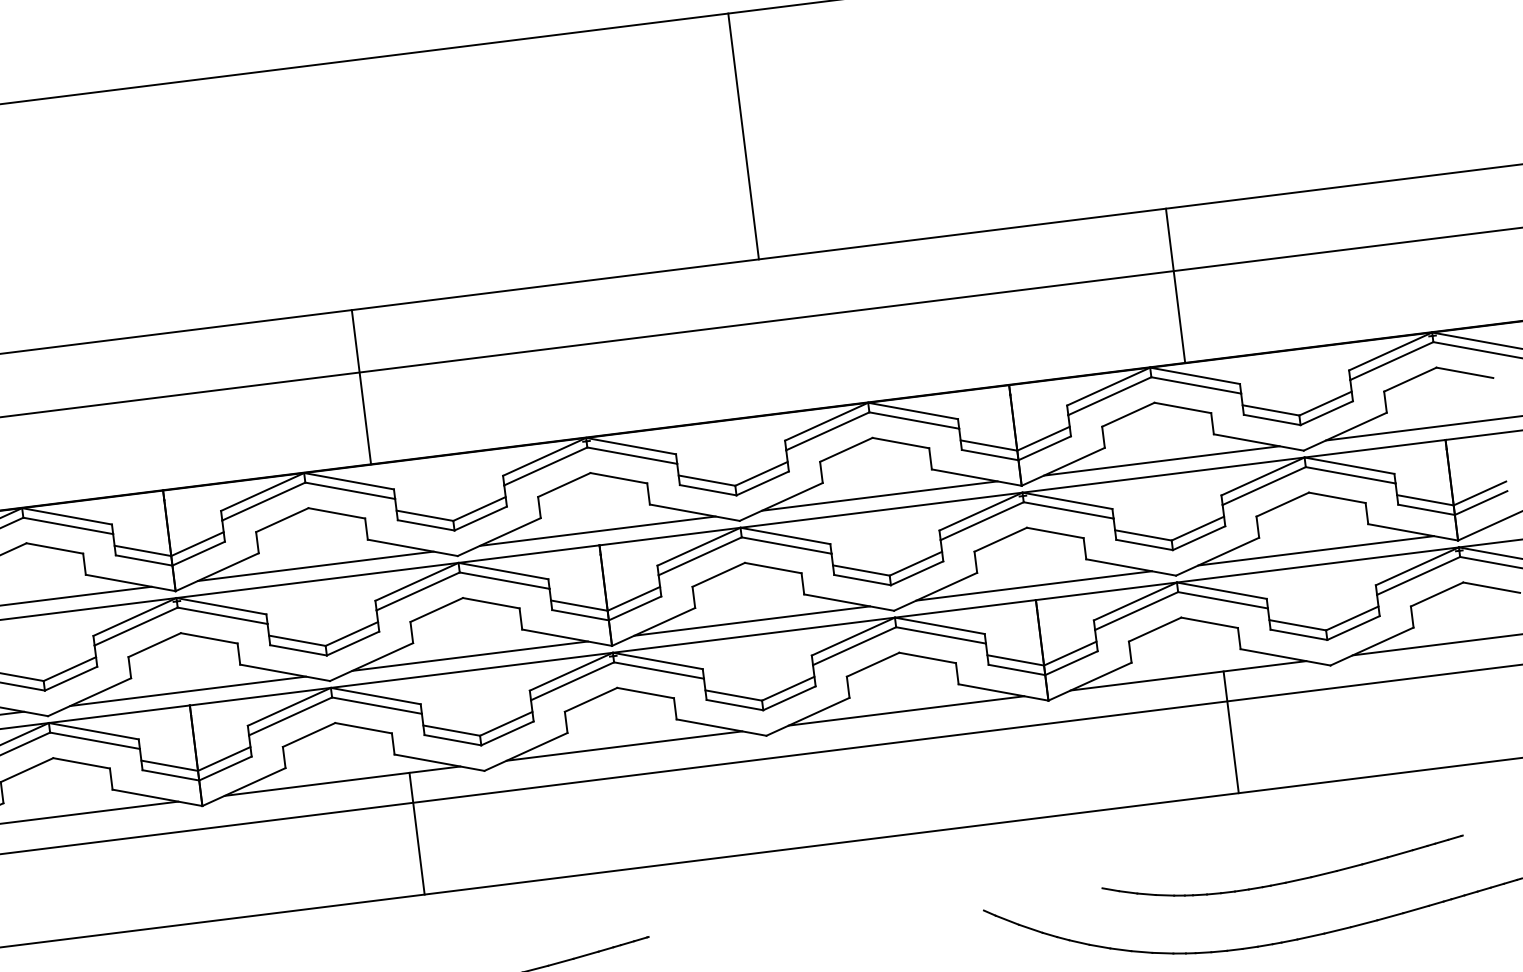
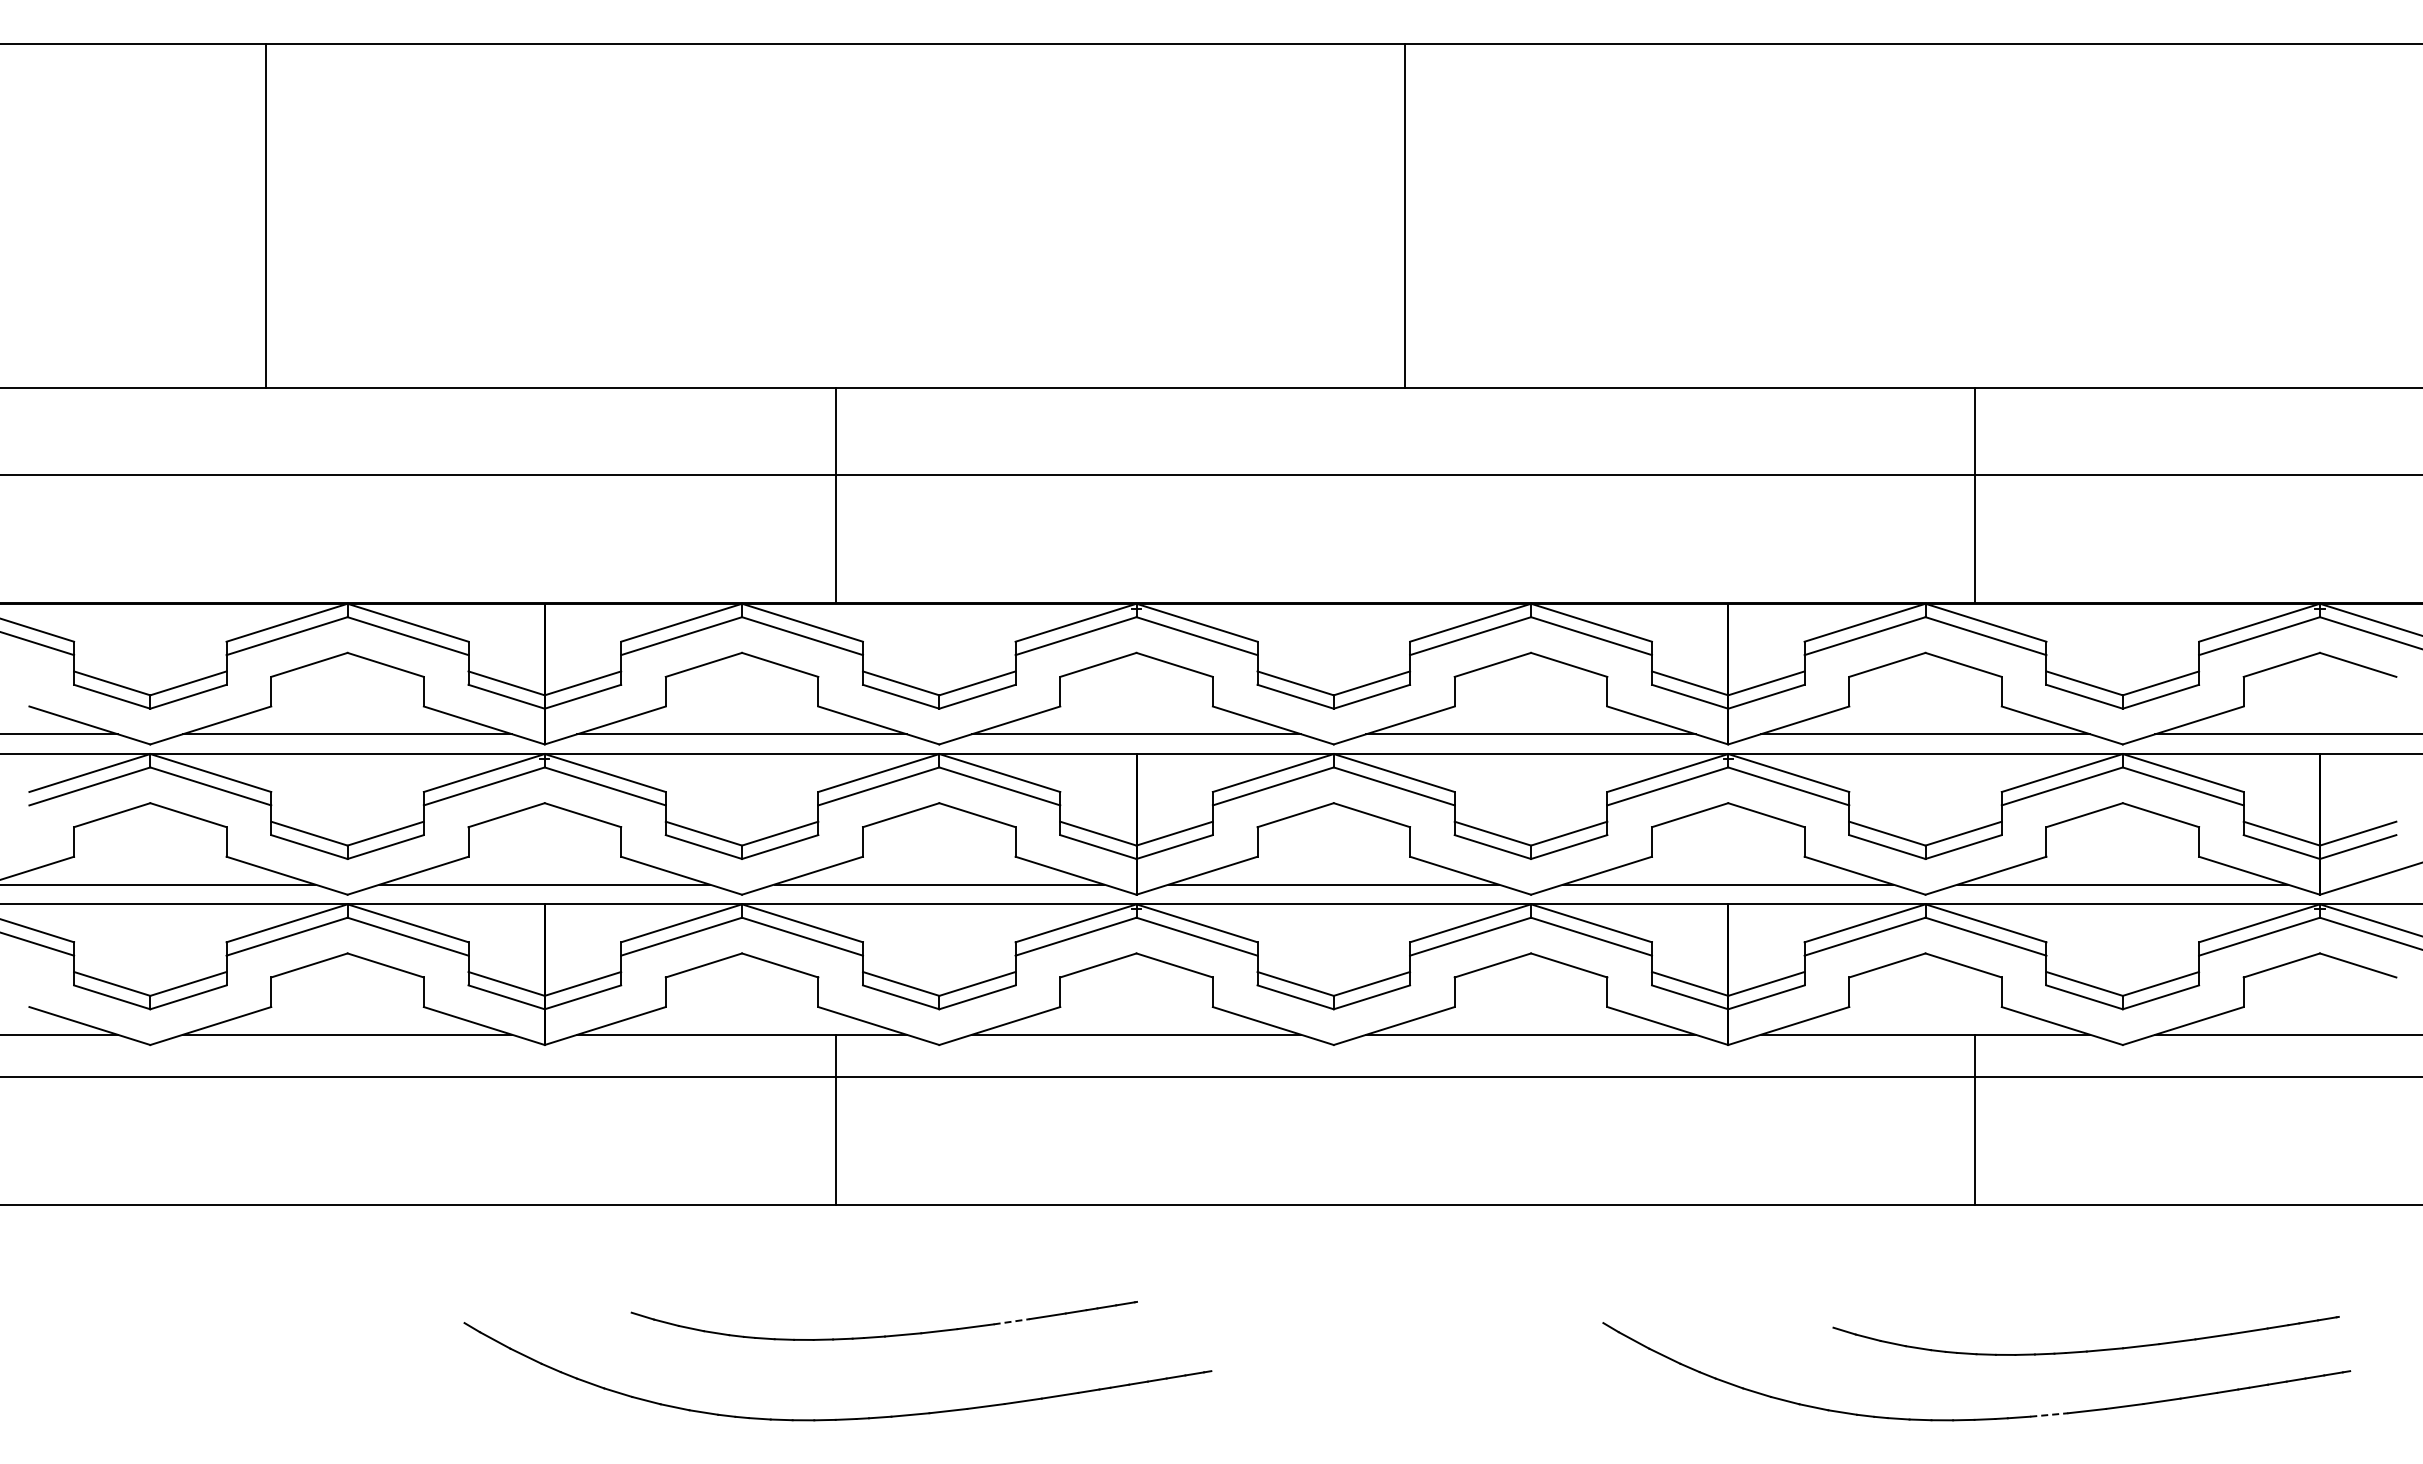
part: (1284, 882) -> (2085, 1350), moved
line: (1310, 936) -> (2049, 1414), solid -> dashed
line: (561, 962) -> (1012, 1321), solid -> dashed

